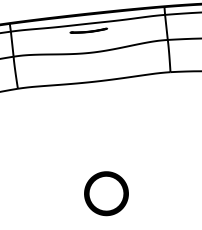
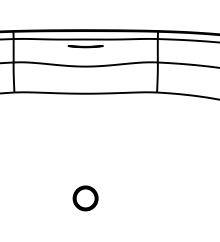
part: (106, 193) -> (85, 198), size x0.6

